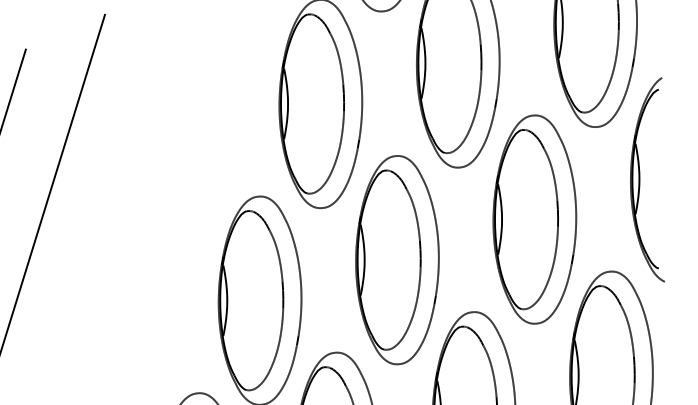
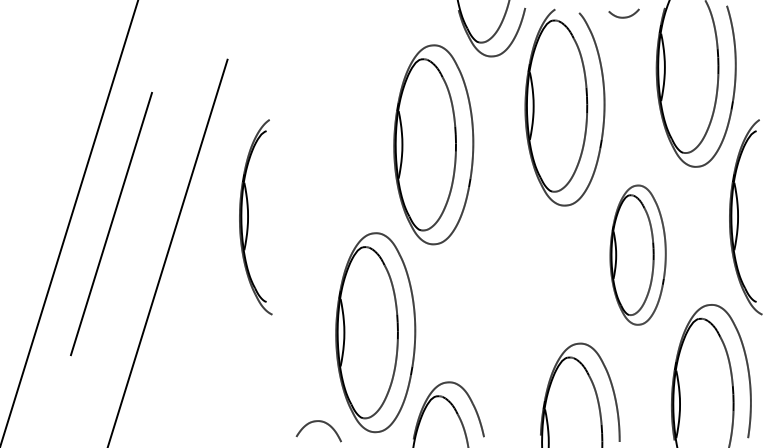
part: (126, 180) -> (248, 217), added
part: (534, 218) -> (637, 254), size x0.7
part: (396, 259) -> (506, 293), removed

